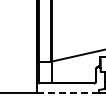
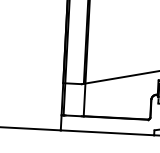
line: (68, 93) -> (107, 133), dashed -> solid

